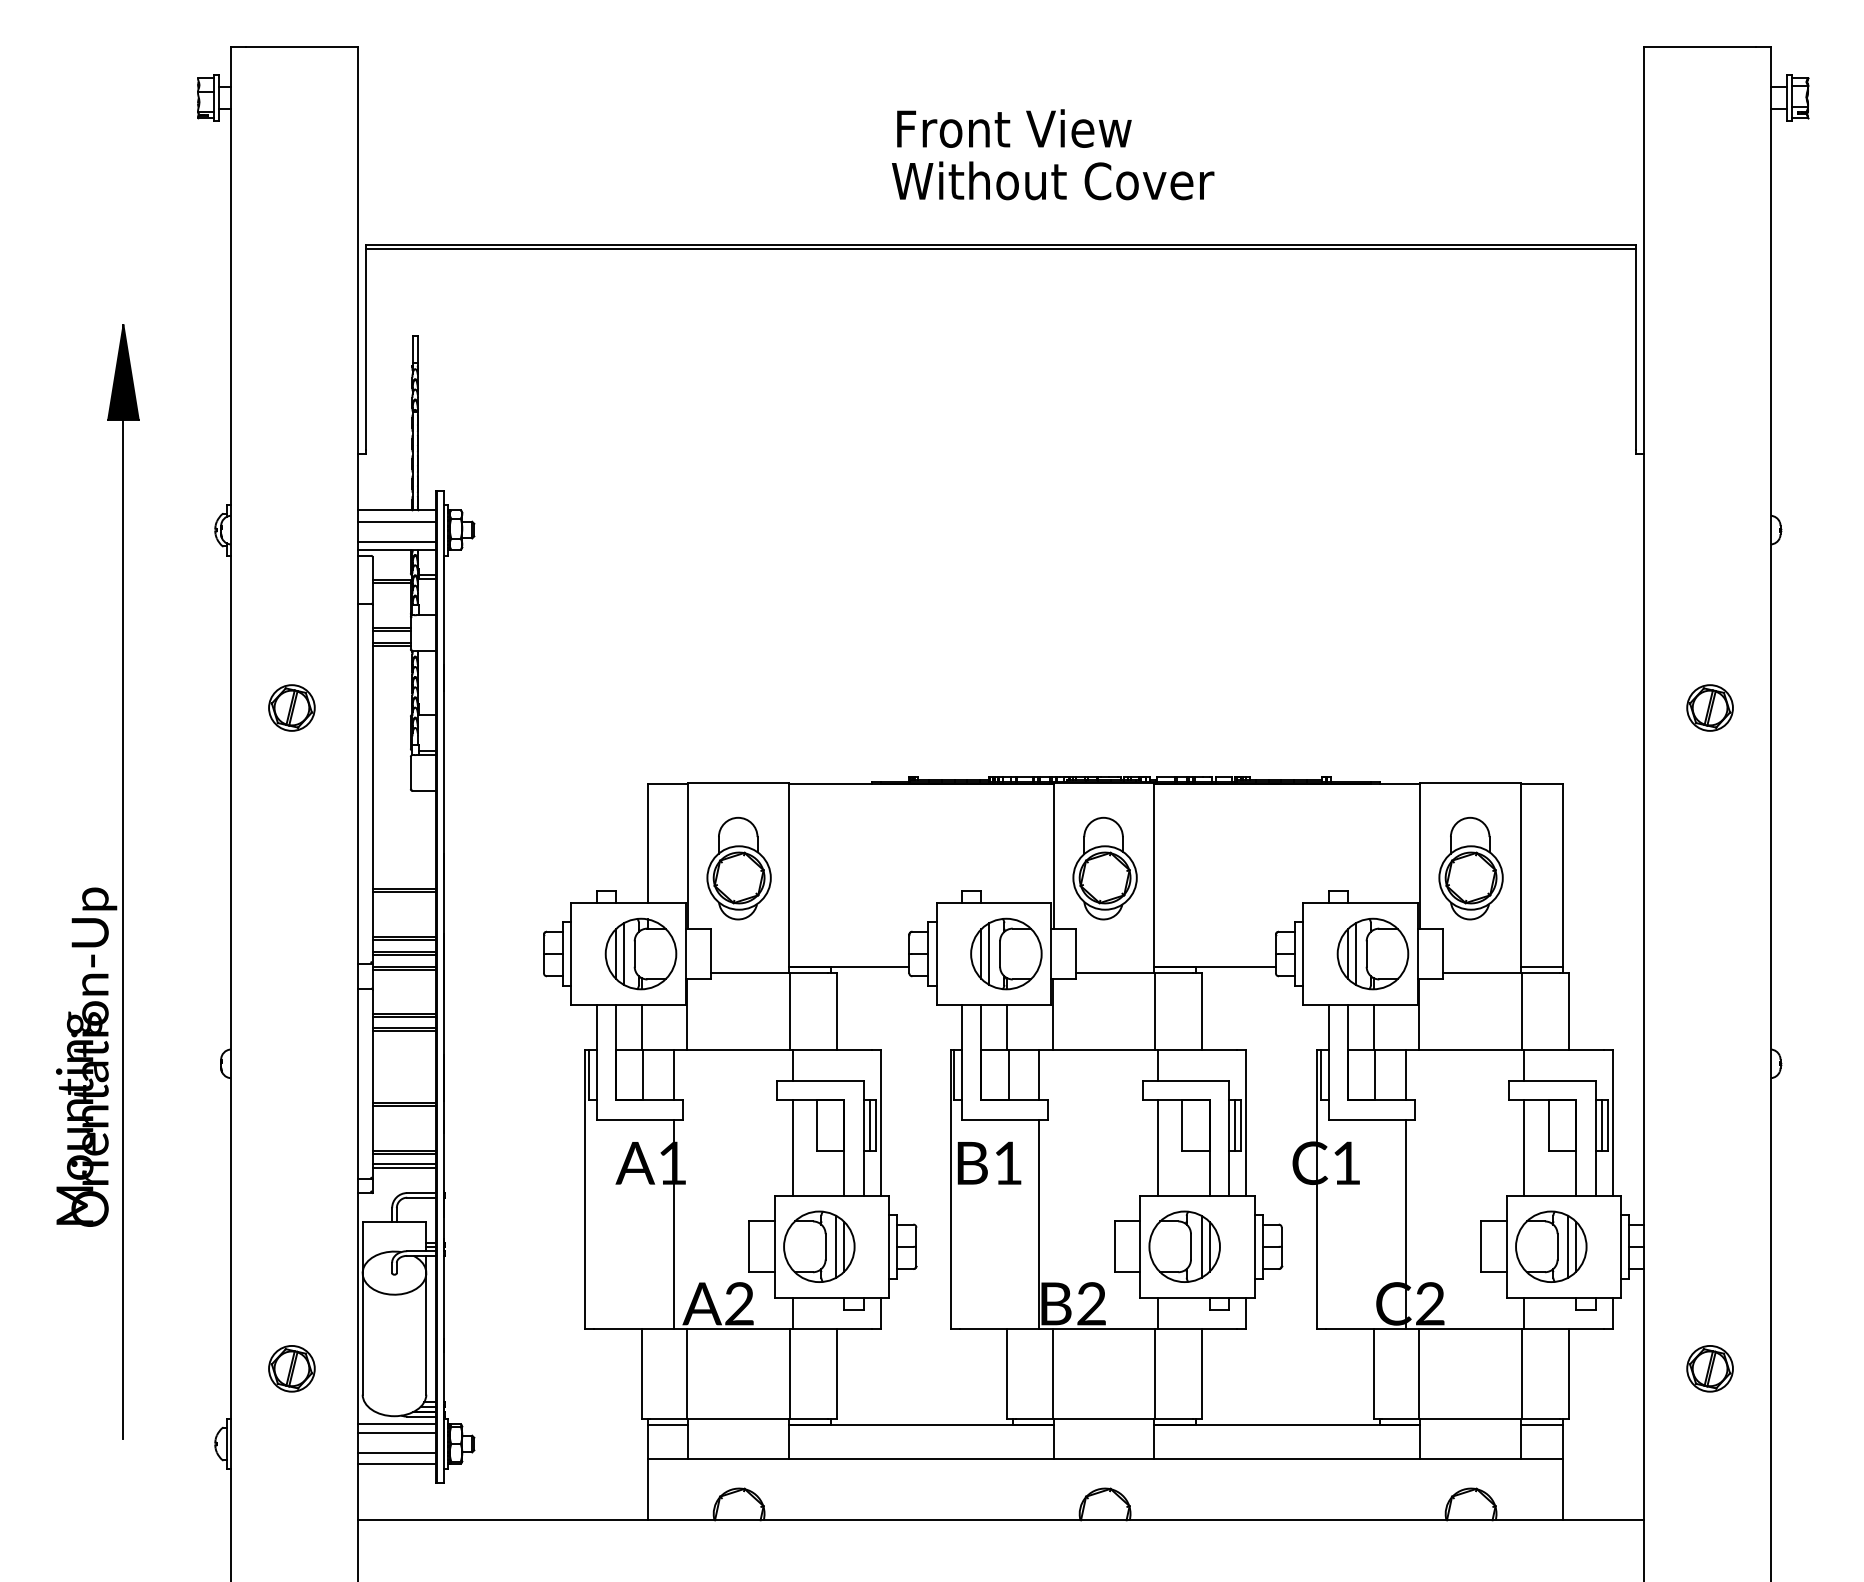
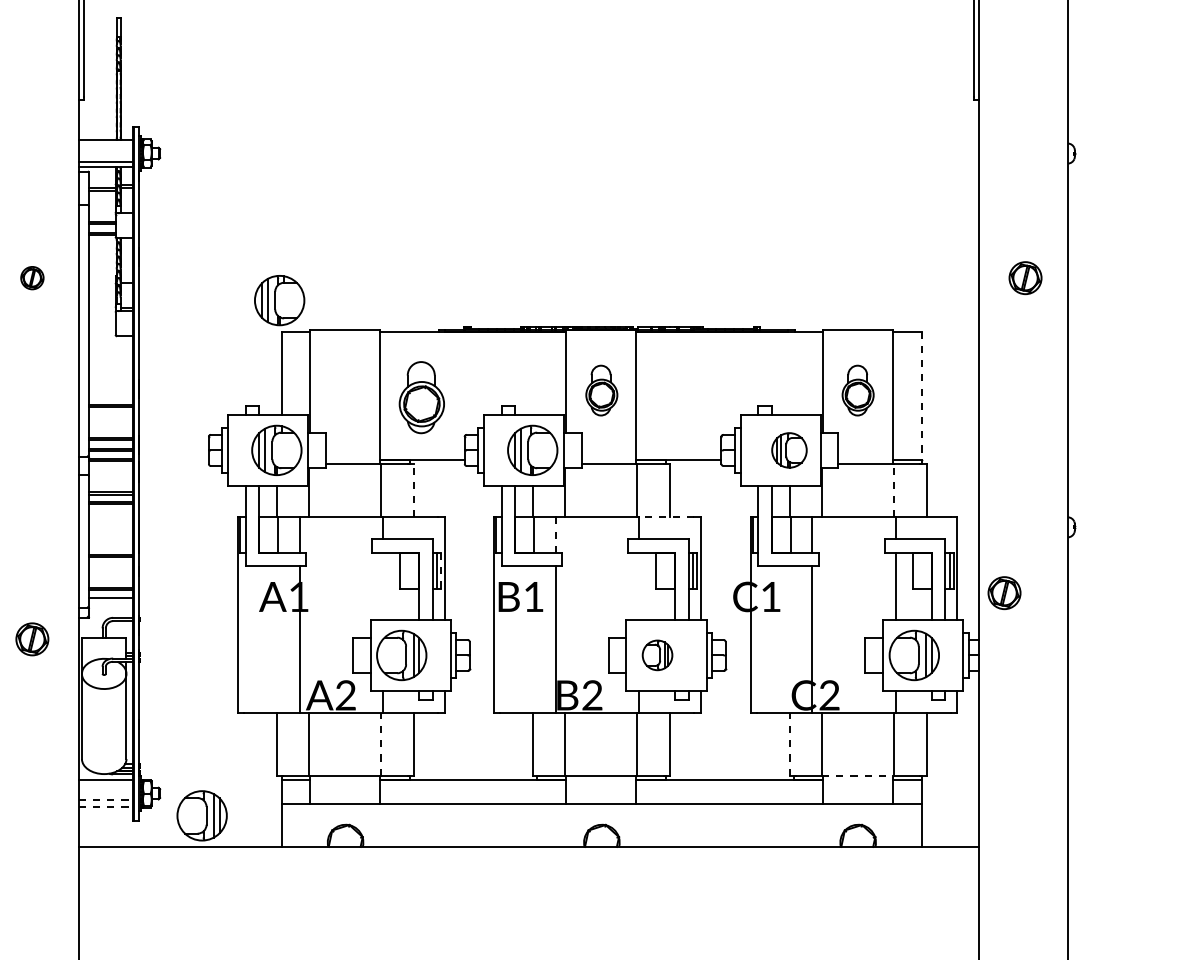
line: (397, 521) -> (106, 147), removed
part: (291, 707) -> (32, 277), size x0.7
part: (644, 739) -> (279, 300), added
part: (738, 868) -> (421, 397), moved
part: (1104, 868) -> (601, 390), size x0.7
part: (1470, 868) -> (857, 390), size x0.7
line: (1562, 876) -> (922, 396), solid -> dashed
part: (1372, 953) -> (789, 450), size x0.7
line: (836, 1010) -> (413, 489), solid -> dashed
line: (1521, 1010) -> (893, 489), solid -> dashed
line: (1197, 1049) -> (666, 517), solid -> dashed
line: (1039, 1074) -> (555, 534), solid -> dashed
line: (875, 1126) -> (441, 571), solid -> dashed
line: (792, 1148) -> (382, 586), removed
line: (1157, 1148) -> (638, 586), removed
line: (404, 1167) -> (111, 599), removed
part: (1184, 1246) -> (657, 655), size x0.6
part: (291, 1368) -> (32, 639), moved
part: (1709, 1368) -> (1004, 592), moved
line: (789, 1373) -> (380, 744), solid -> dashed
line: (1373, 1373) -> (789, 744), solid -> dashed
line: (1470, 1418) -> (857, 775), solid -> dashed
line: (397, 1432) -> (106, 785), removed
line: (397, 1452) -> (106, 799), solid -> dashed
line: (397, 1463) -> (106, 807), solid -> dashed
part: (534, 1475) -> (202, 815), added

